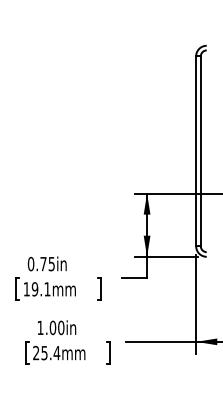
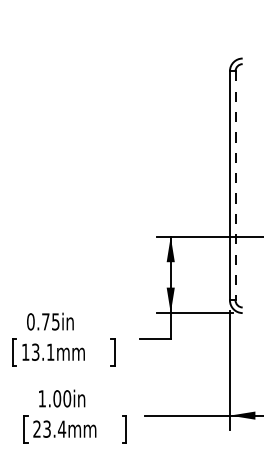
line: (200, 151) -> (235, 186), solid -> dashed
text: (34, 289) -> (34, 352), 19.1mm -> 13.1mm
text: (44, 352) -> (47, 428), 25.4mm -> 23.4mm

